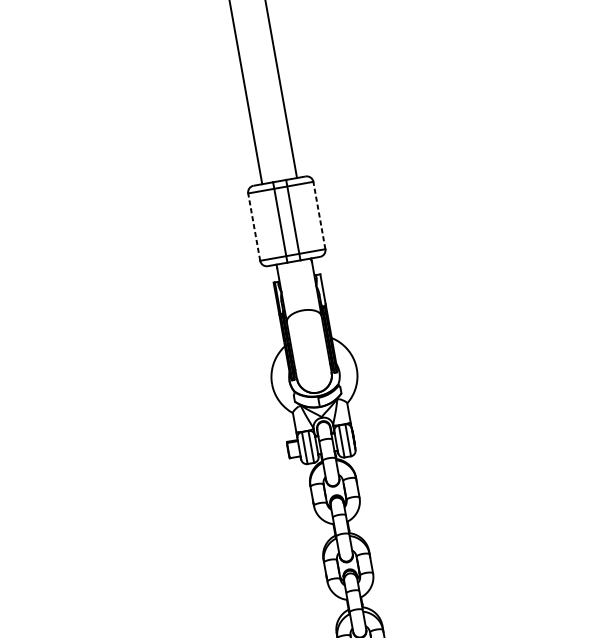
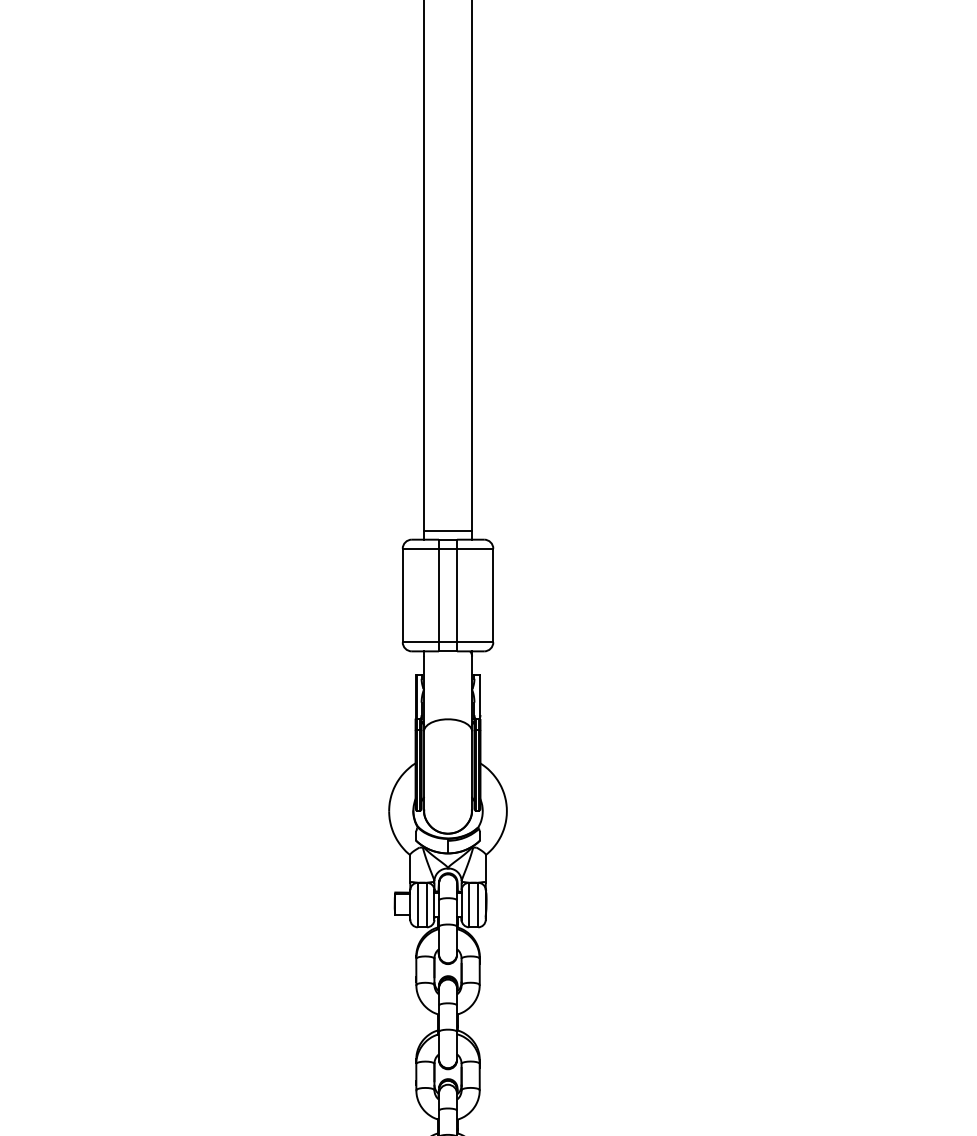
line: (278, 174) -> (447, 530), added
line: (319, 215) -> (493, 595), dashed -> solid
line: (254, 227) -> (402, 595), dashed -> solid

